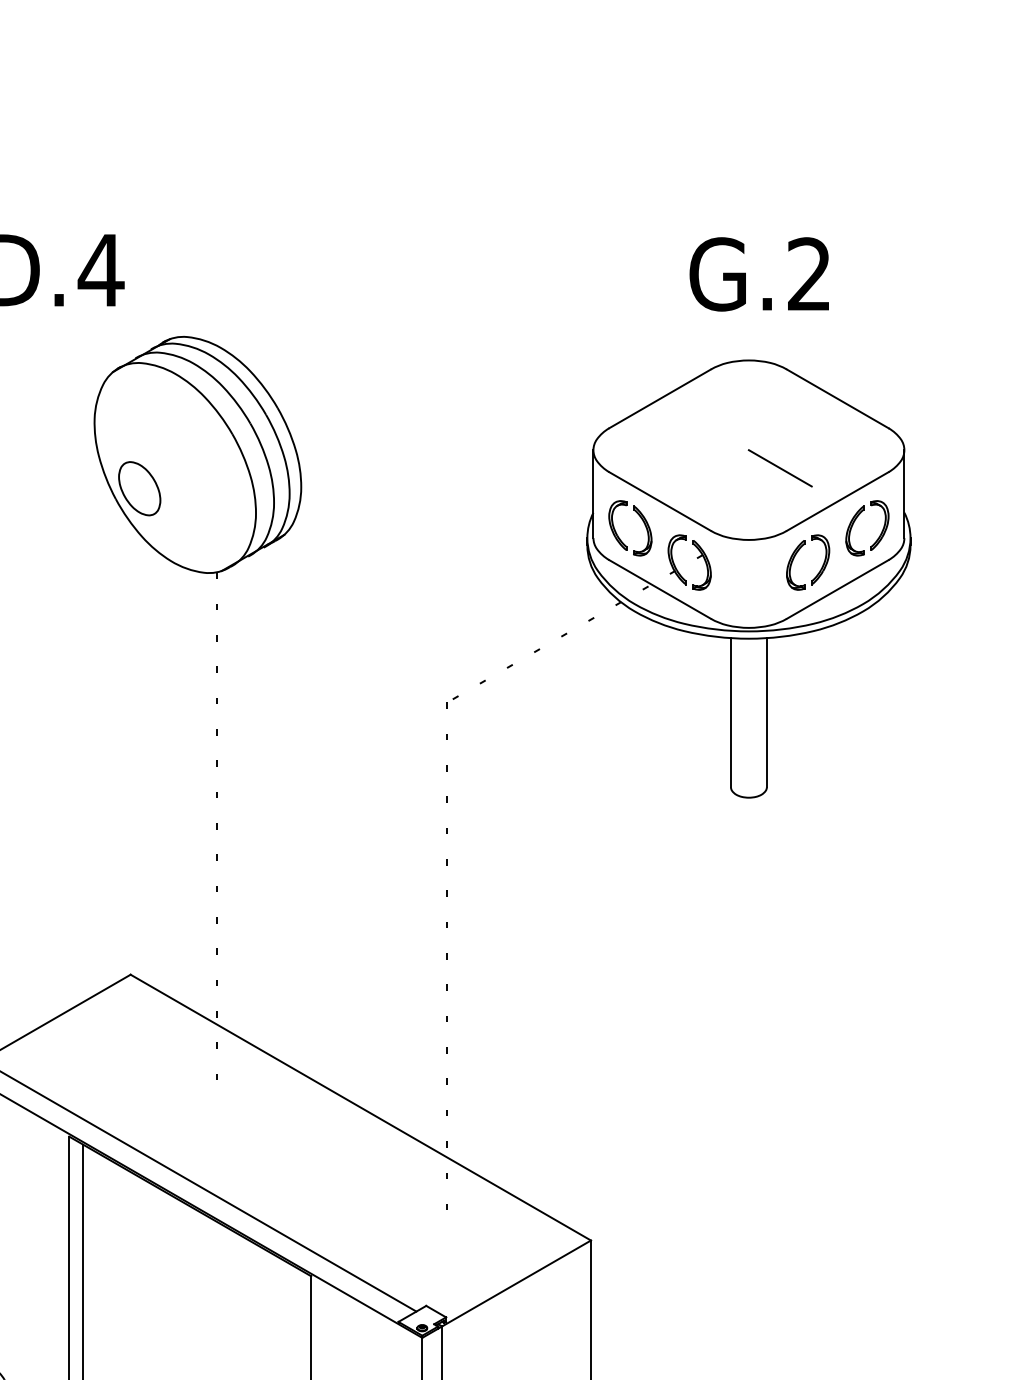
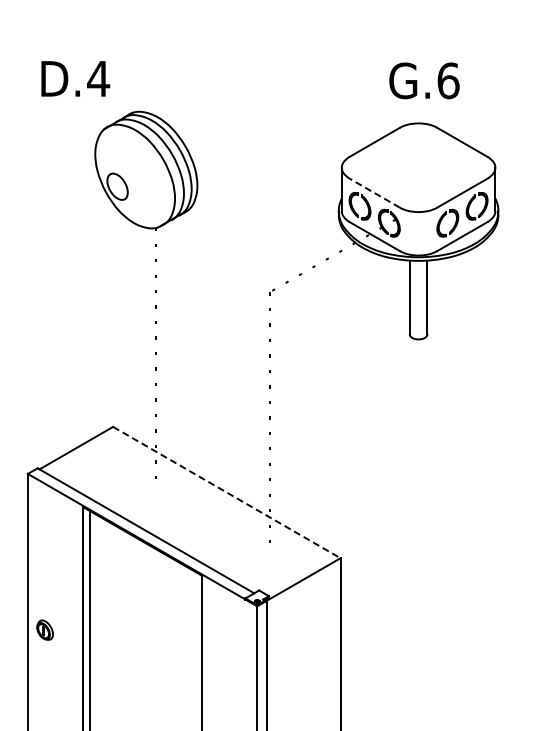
text: (809, 273) -> (448, 80), G.2 -> G.6
line: (779, 467) -> (433, 176), removed
line: (659, 500) -> (374, 192), solid -> dashed
line: (362, 1107) -> (227, 492), solid -> dashed

